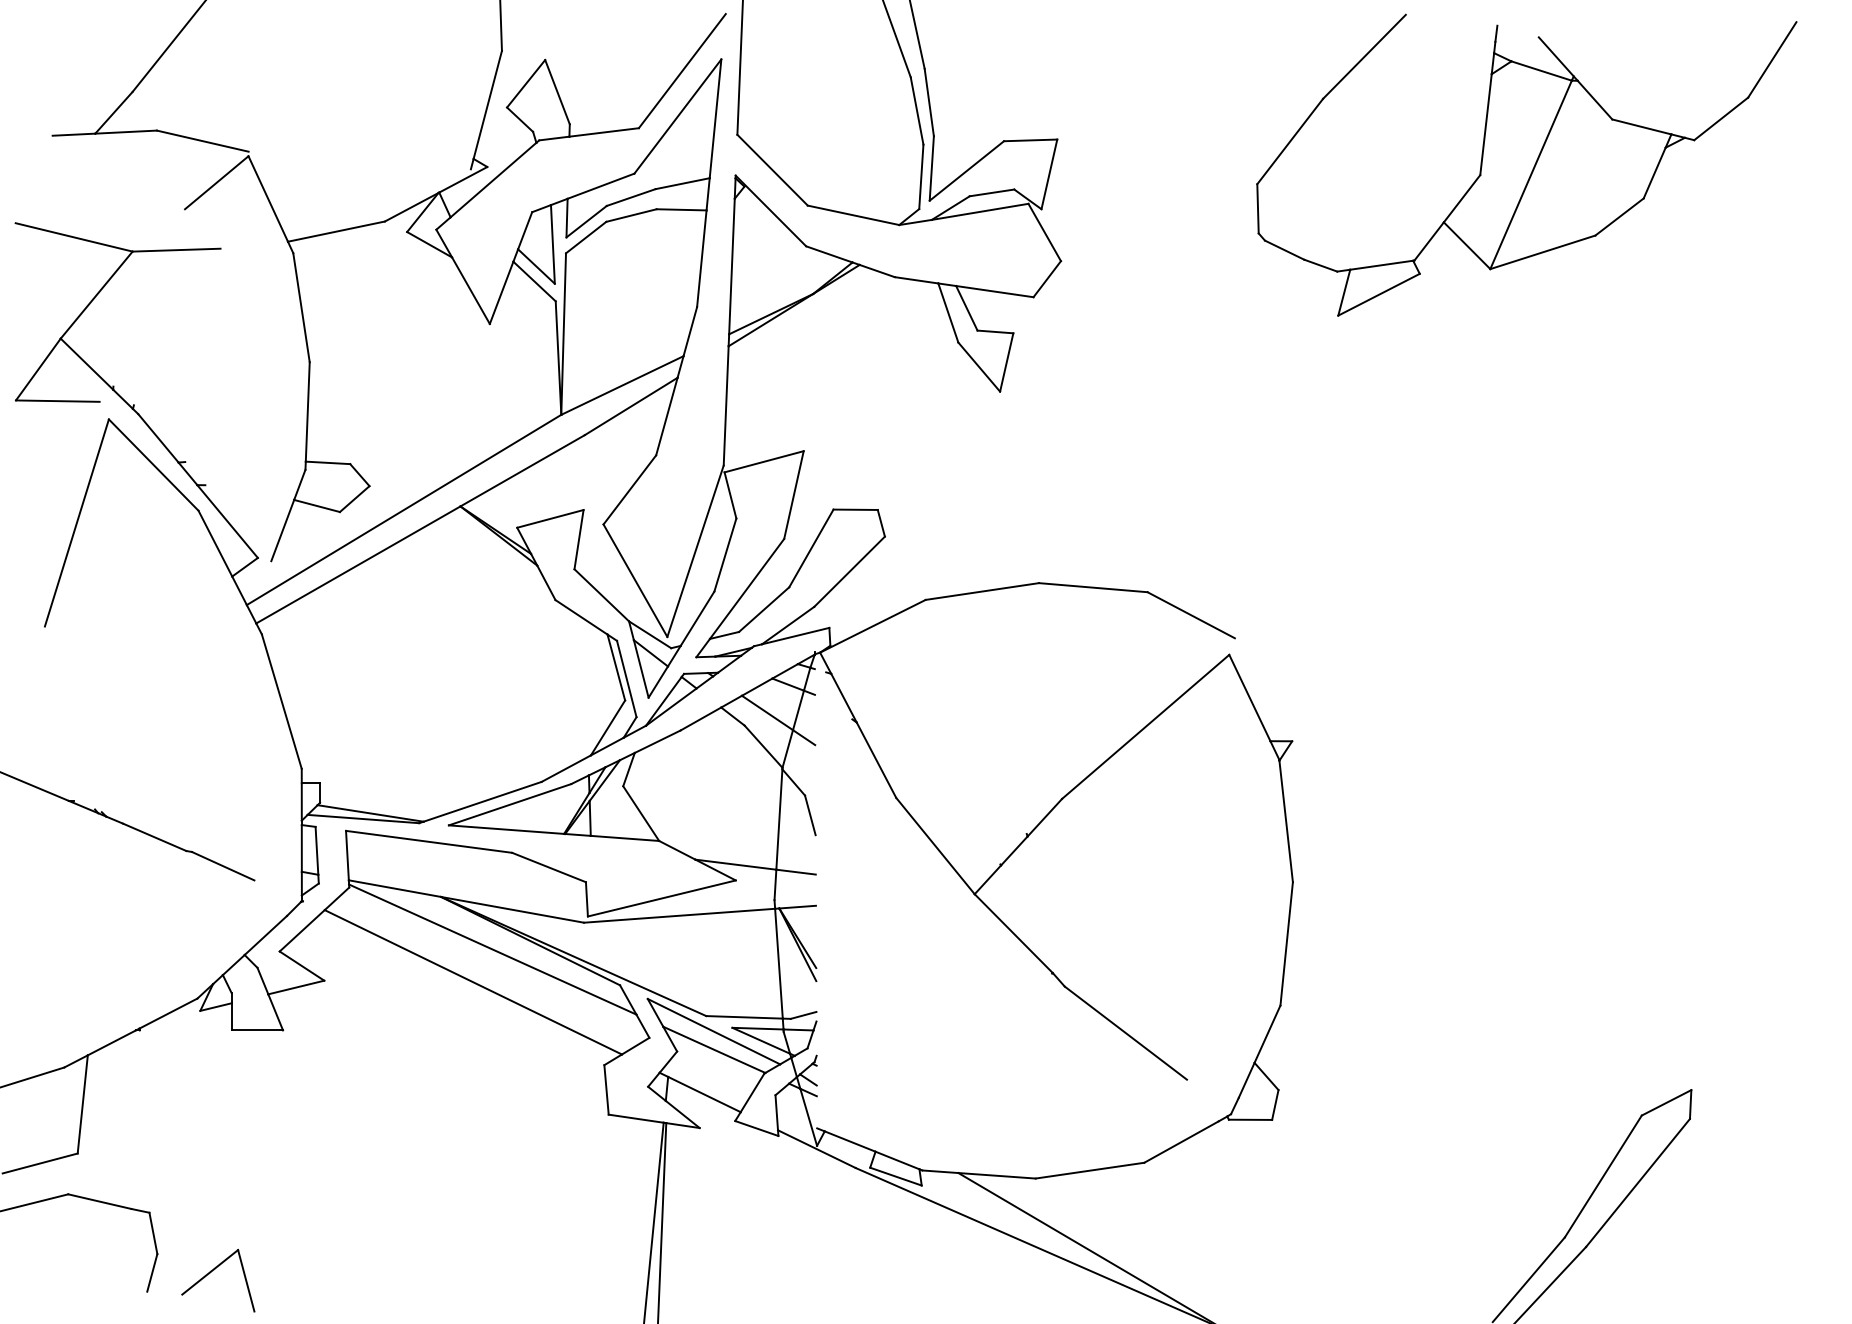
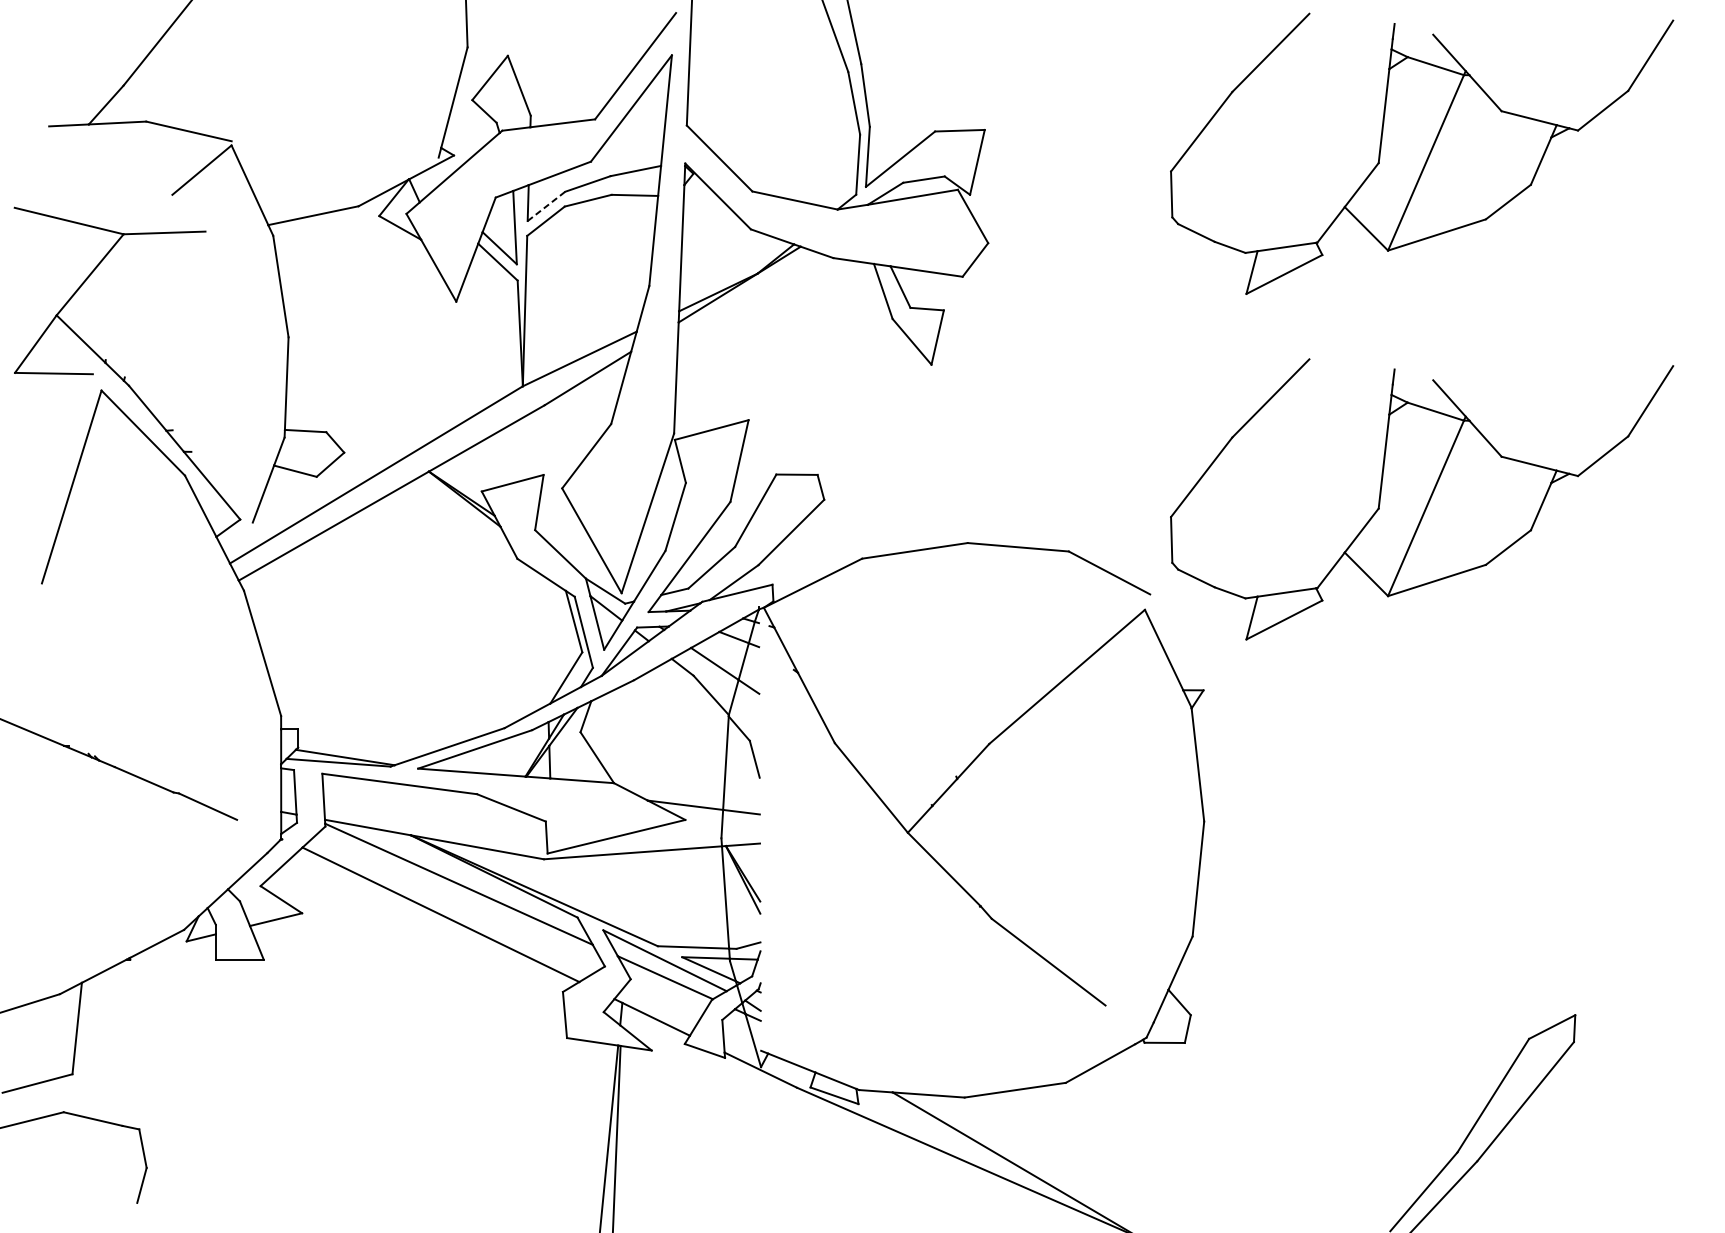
line: (586, 221) -> (546, 206), solid -> dashed
part: (1526, 535) -> (1421, 498), added
part: (211, 1272) -> (197, 1185), removed

